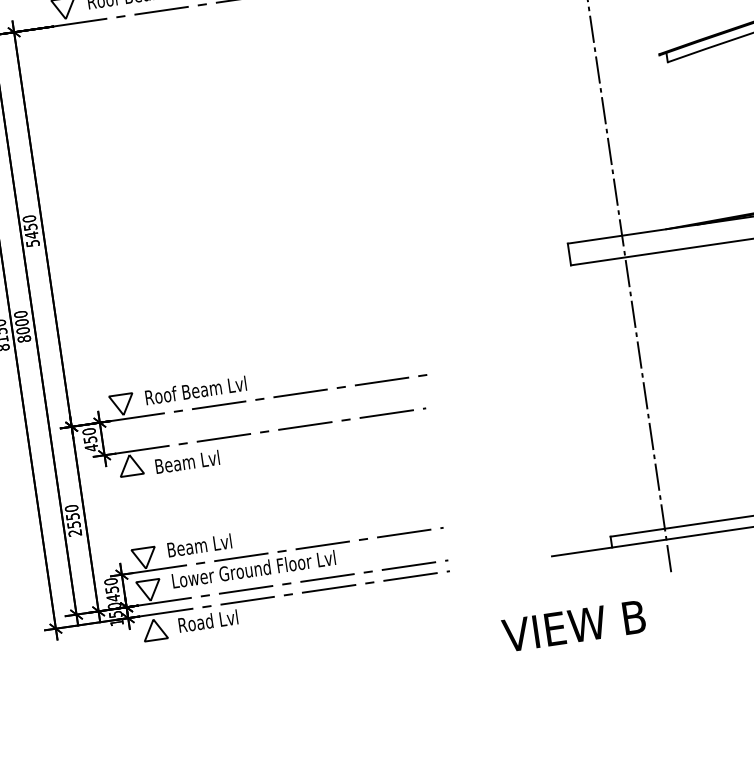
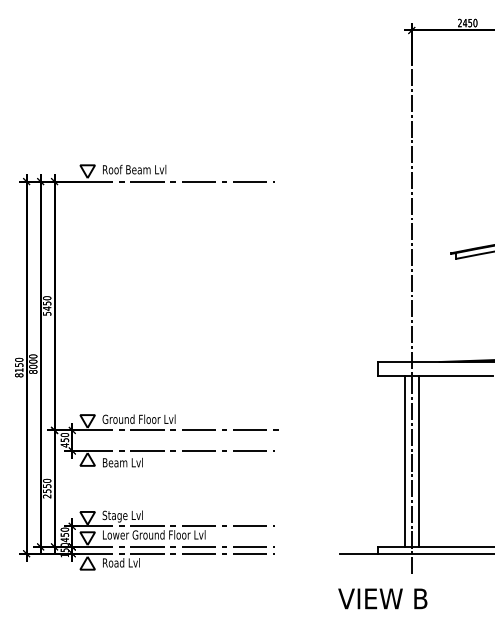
text: (202, 390) -> (138, 419), Roof Beam Lvl -> Ground Floor Lvl
line: (655, 390) -> (418, 460), added
line: (633, 393) -> (404, 460), added
text: (186, 549) -> (114, 516), Beam Lvl -> Stage Lvl
text: (573, 625) -> (382, 598), moved

